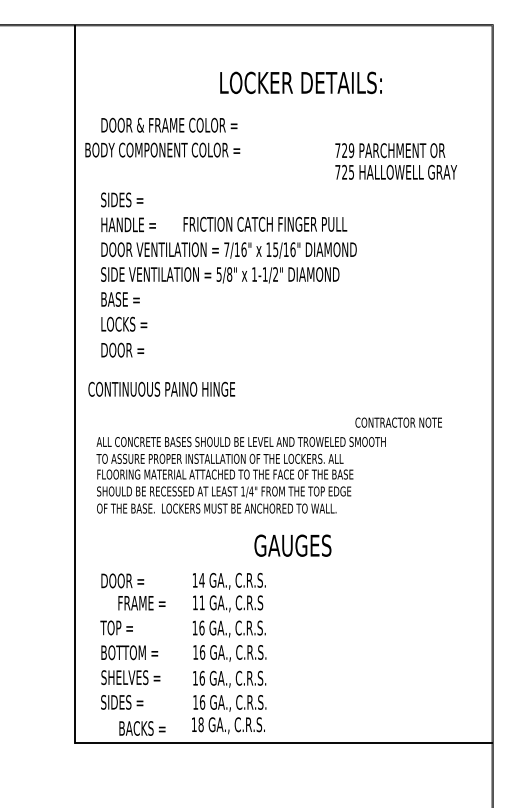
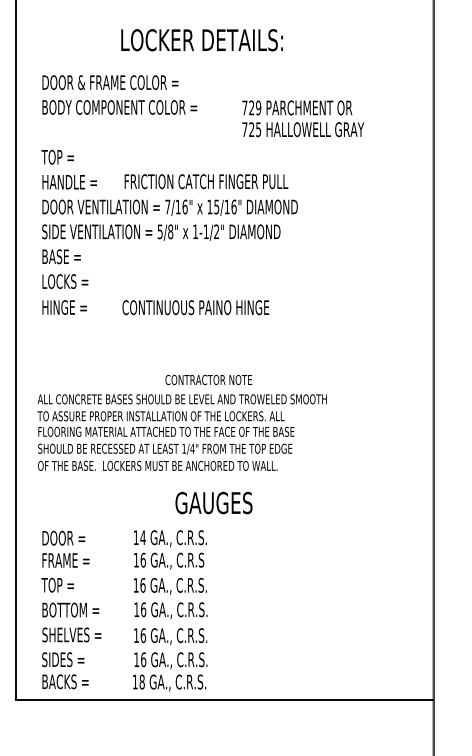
text: (300, 82) -> (201, 39), moved
text: (162, 149) -> (119, 106), moved
text: (395, 161) -> (302, 118), moved
text: (121, 199) -> (62, 156), SIDES = -> TOP =
text: (123, 349) -> (64, 306), DOOR = -> HINGE =
text: (161, 388) -> (195, 306), moved
text: (398, 422) -> (208, 379), moved
text: (292, 545) -> (213, 502), moved
text: (201, 602) -> (142, 559), 11 -> 16
text: (141, 603) -> (65, 560), moved
text: (142, 728) -> (65, 681), moved

